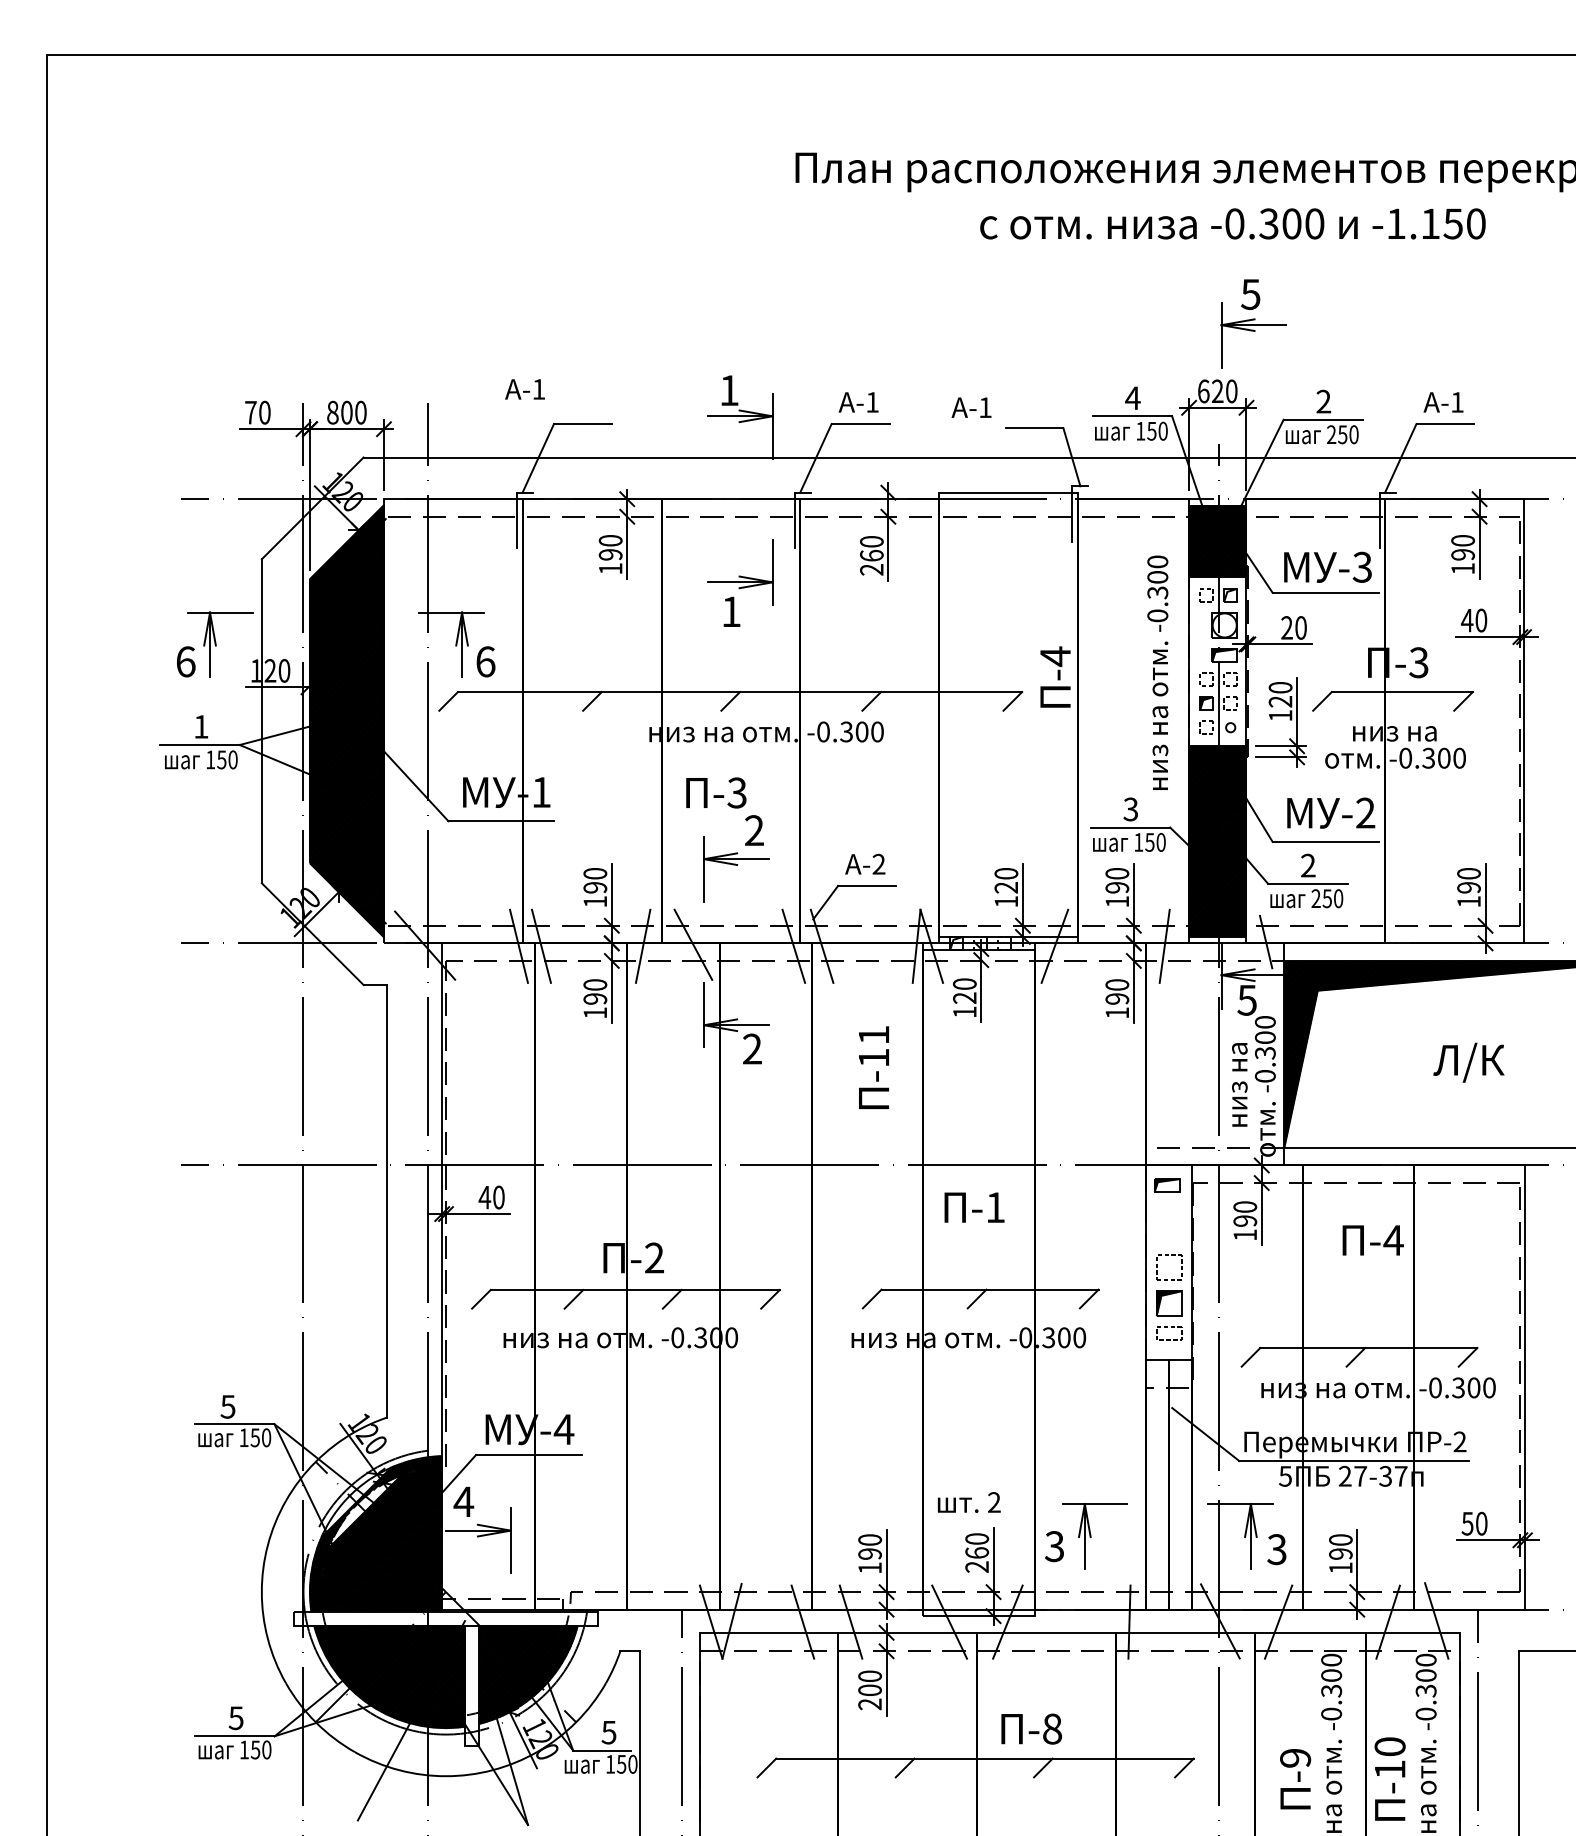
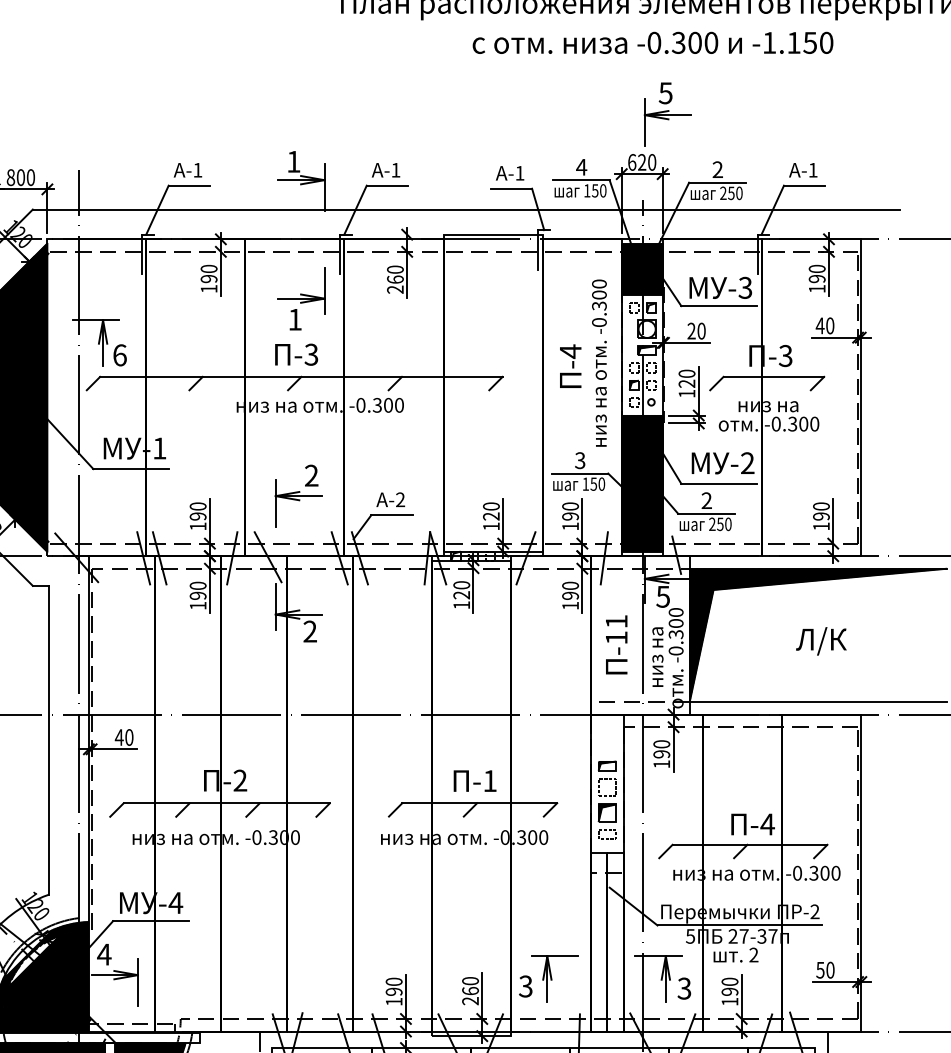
text: (524, 389) -> (187, 170), moved
text: (971, 407) -> (510, 173), moved
text: (1055, 676) -> (570, 365), moved
text: (716, 792) -> (296, 354), moved
text: (873, 1067) -> (616, 644), moved
part: (1167, 1185) -> (607, 766), moved
text: (974, 1207) -> (475, 781), moved
text: (1372, 1240) -> (752, 824), moved
text: (968, 1502) -> (735, 955), moved

